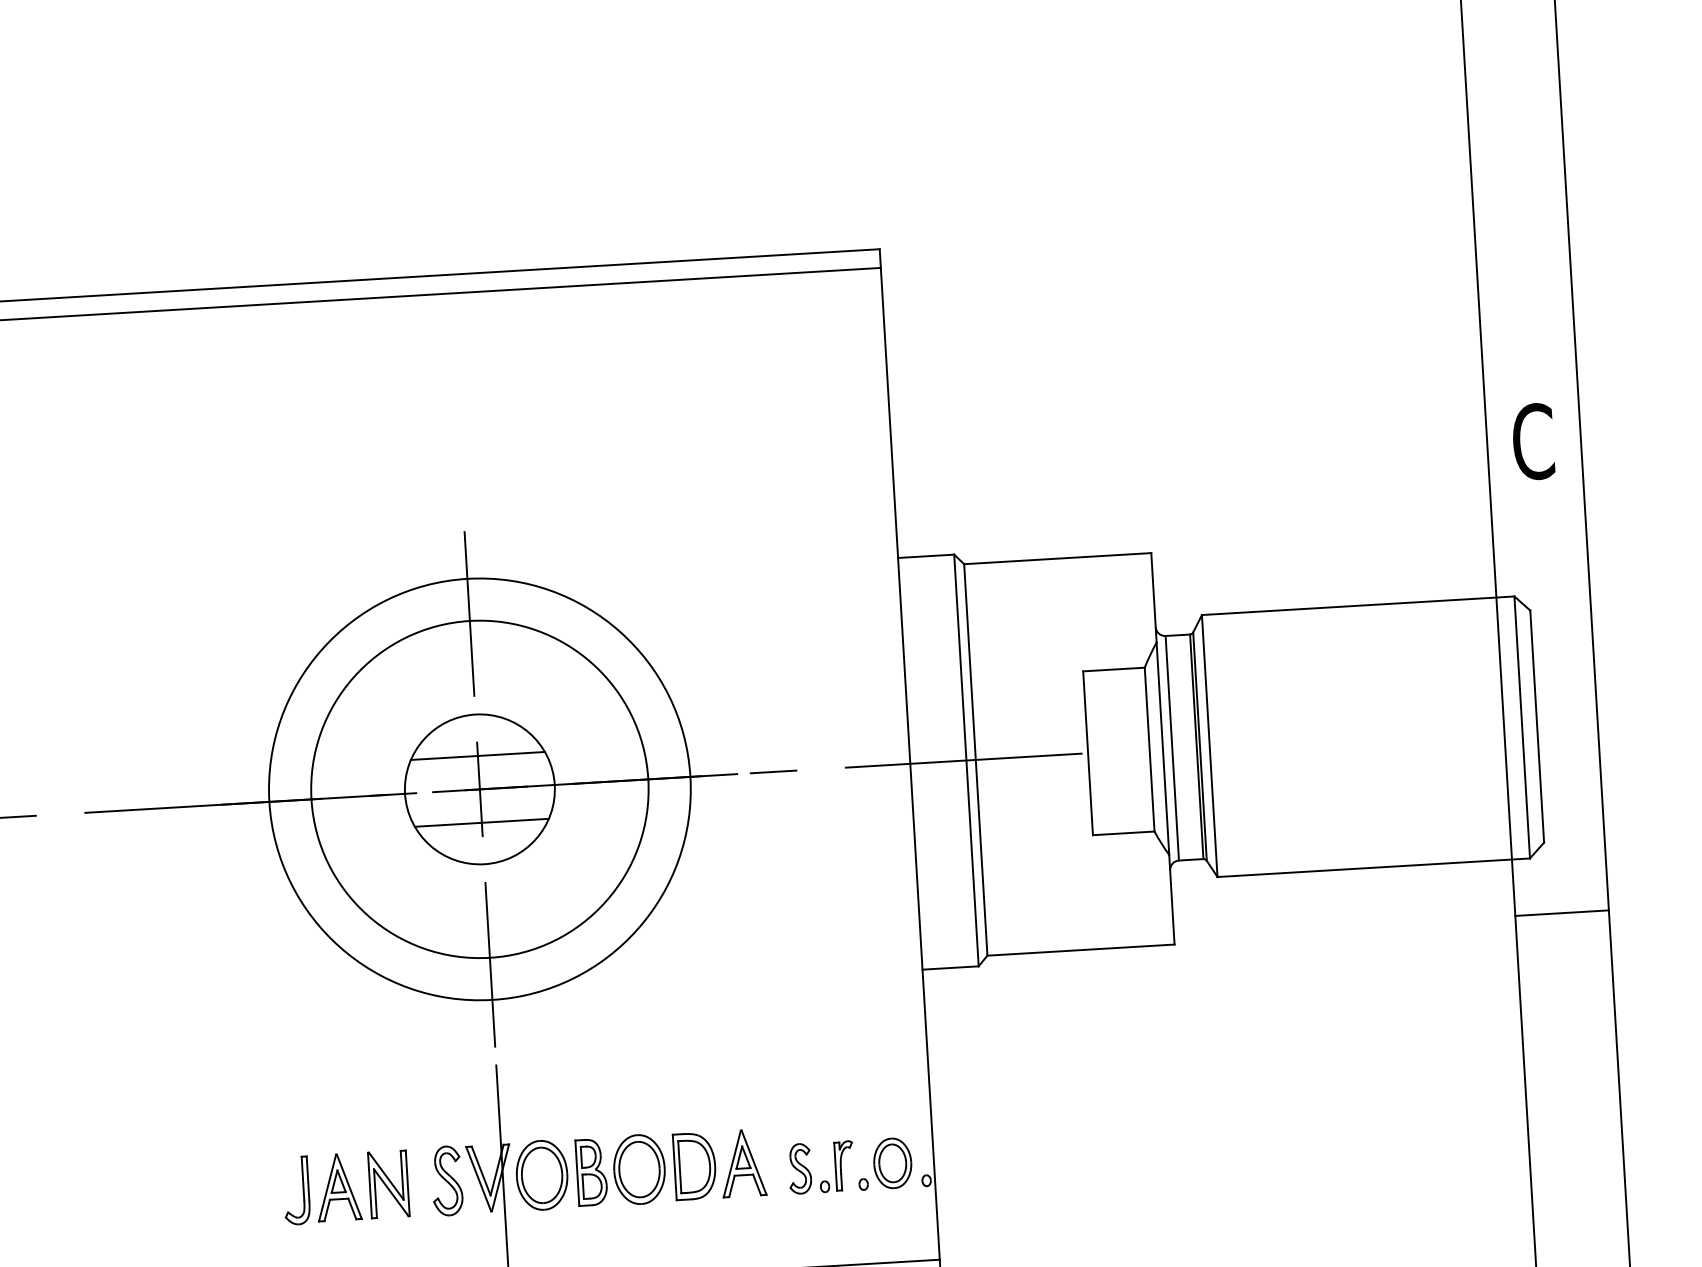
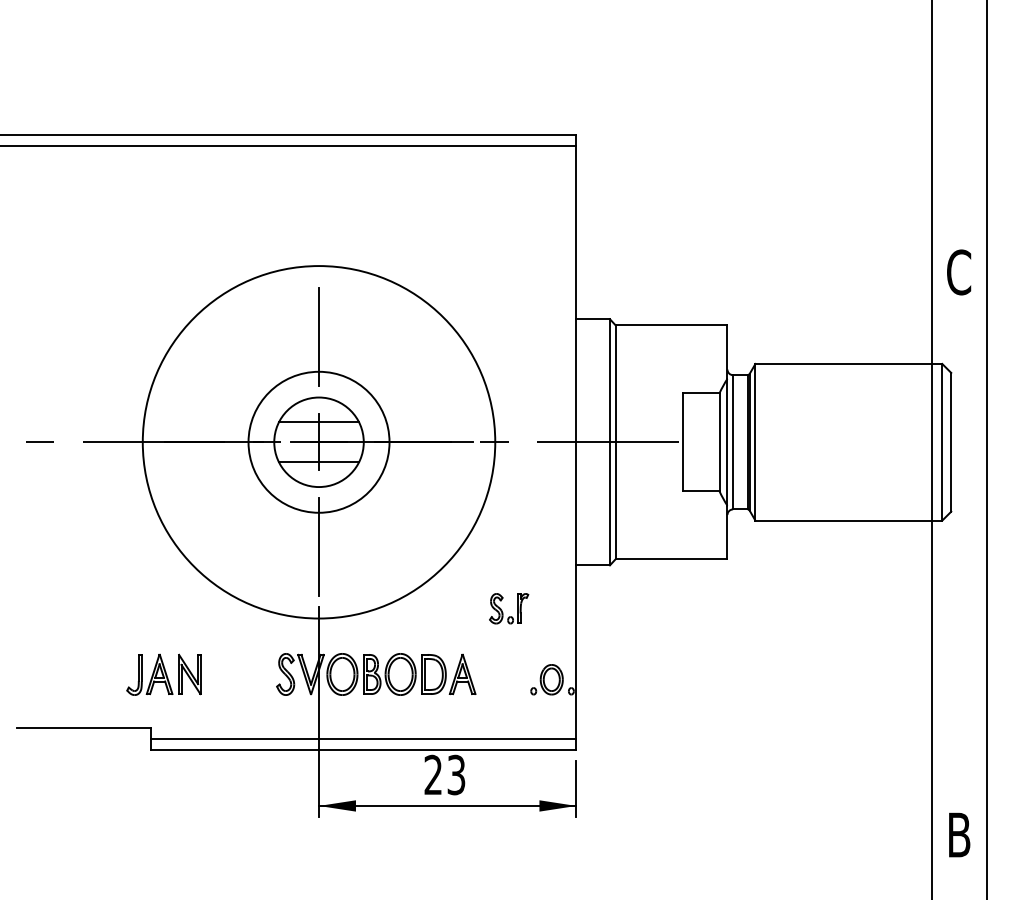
circle: (479, 789) -> (318, 442), size x0.7
circle: (479, 789) -> (318, 442), size x1.4
line: (1562, 913) -> (959, 554), removed
part: (812, 1174) -> (503, 612), moved
part: (344, 1187) -> (163, 674), moved

